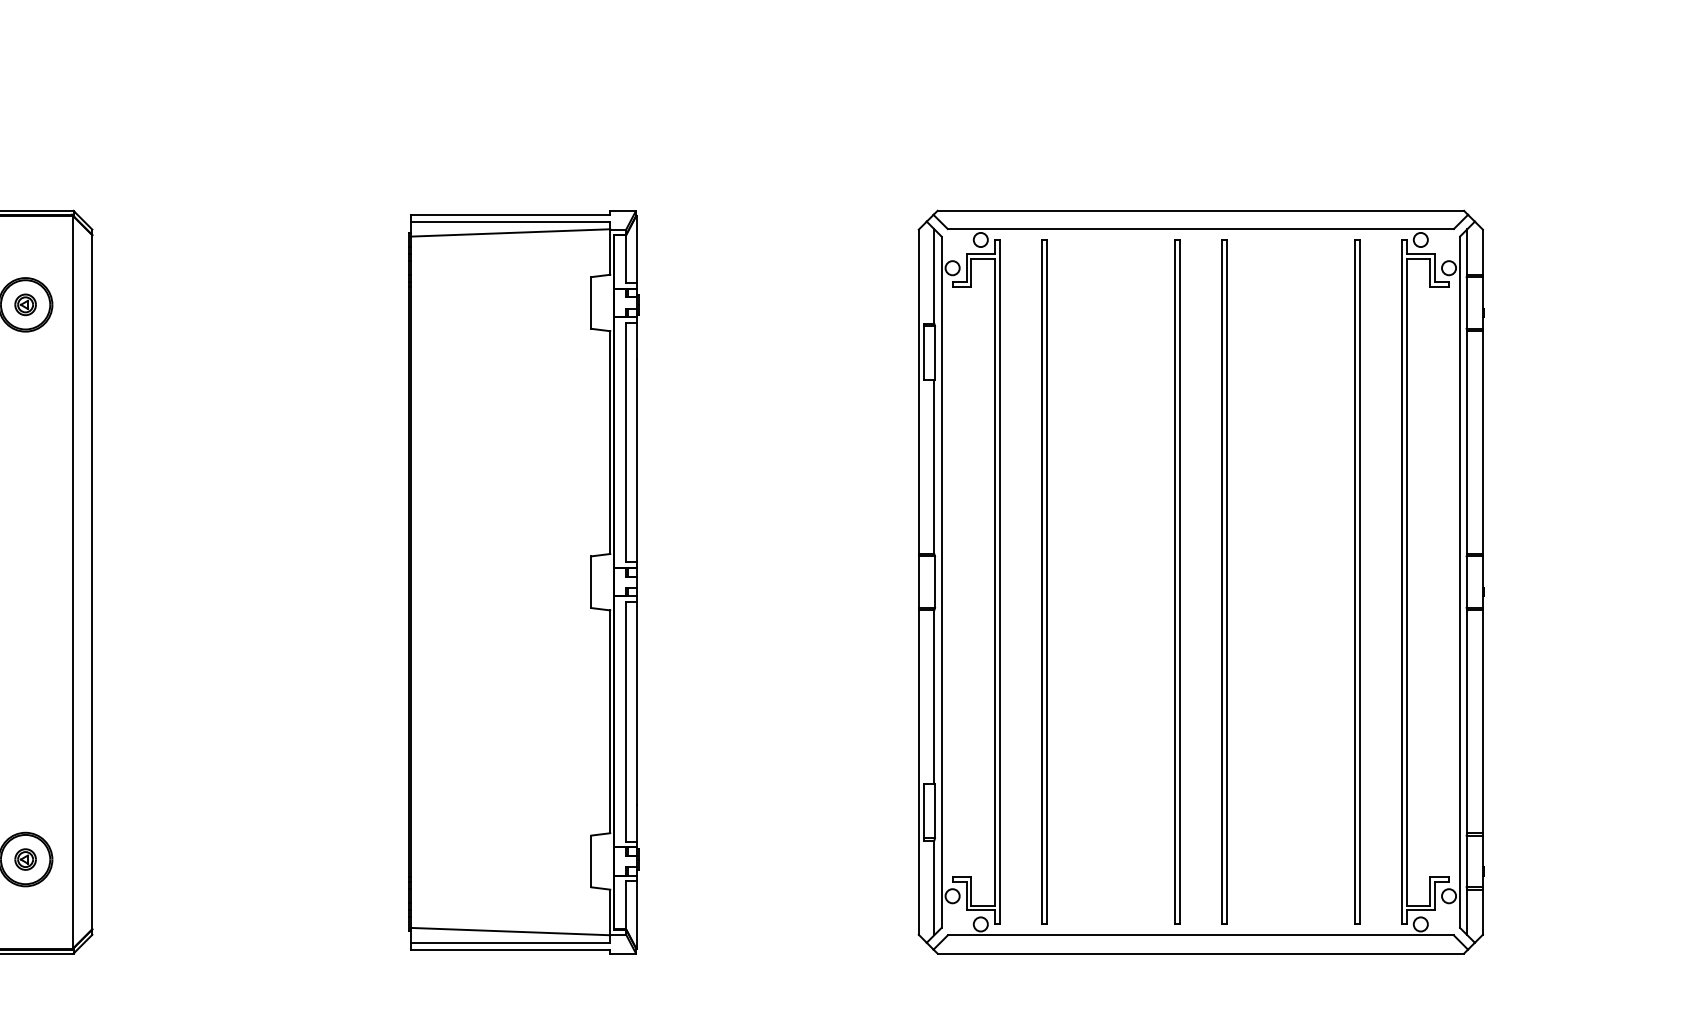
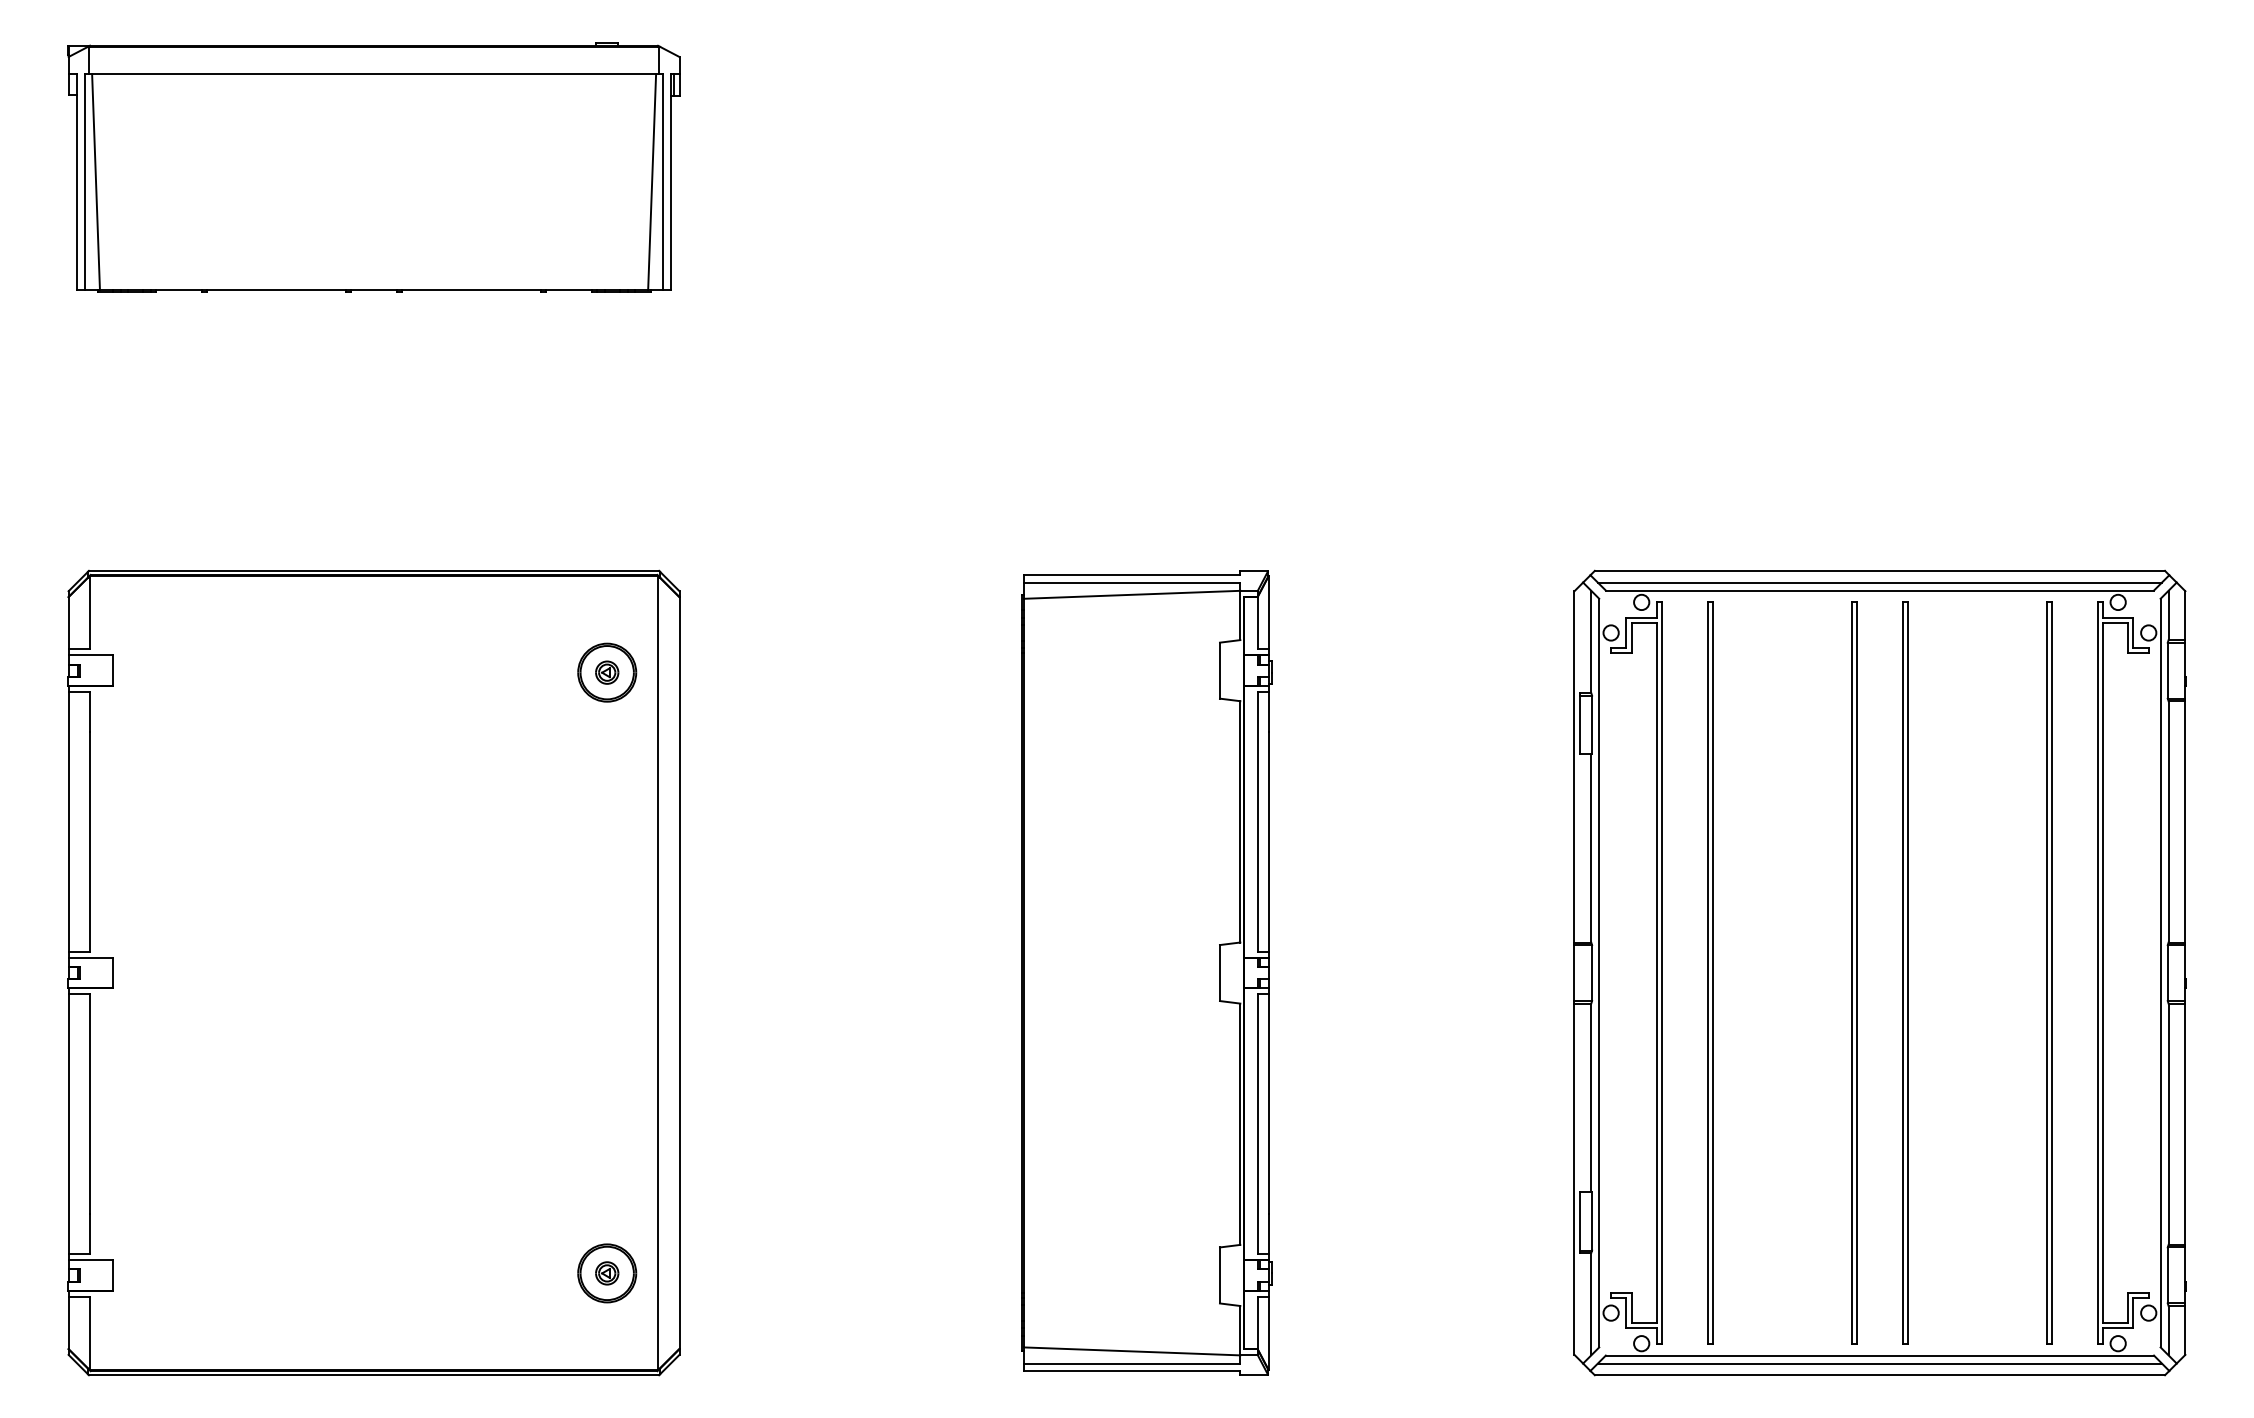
line: (1200, 221) -> (1879, 582), added
line: (1200, 942) -> (1879, 1363), added

